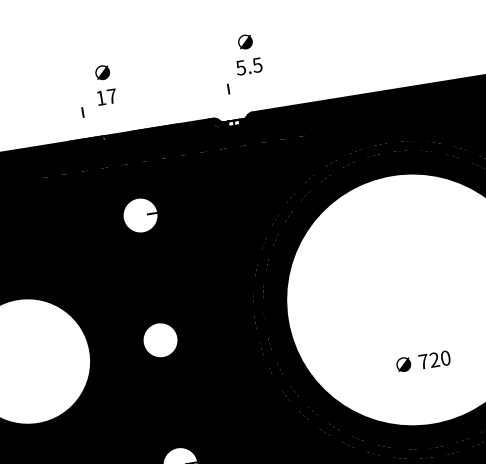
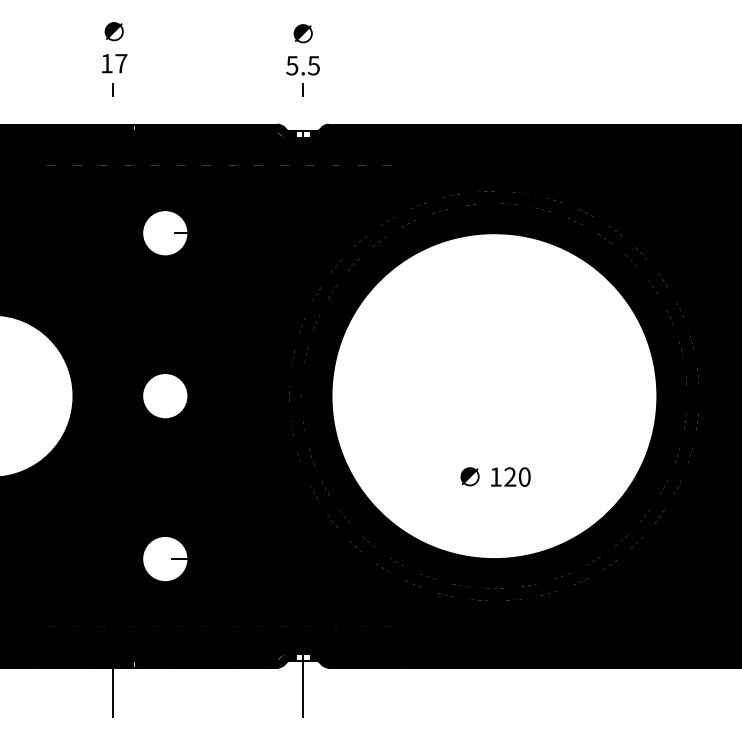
text: (246, 54) -> (302, 49), moved
text: (104, 84) -> (114, 47), moved
text: (423, 361) -> (495, 476), 720 -> 120

